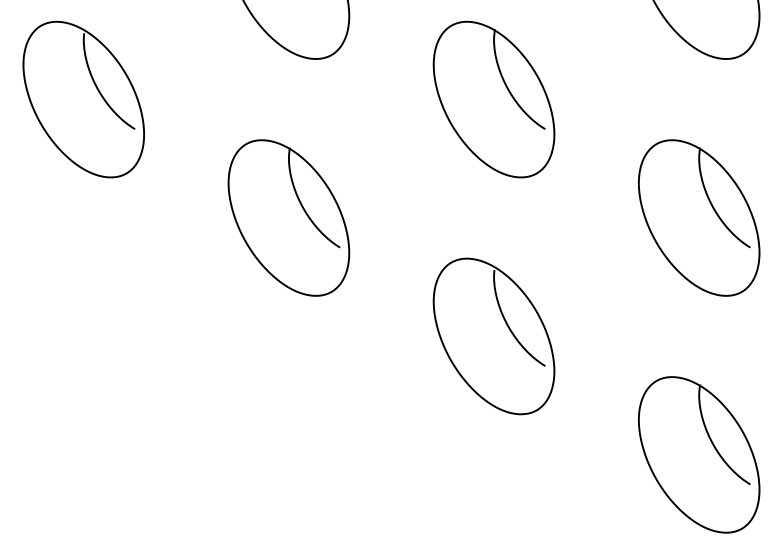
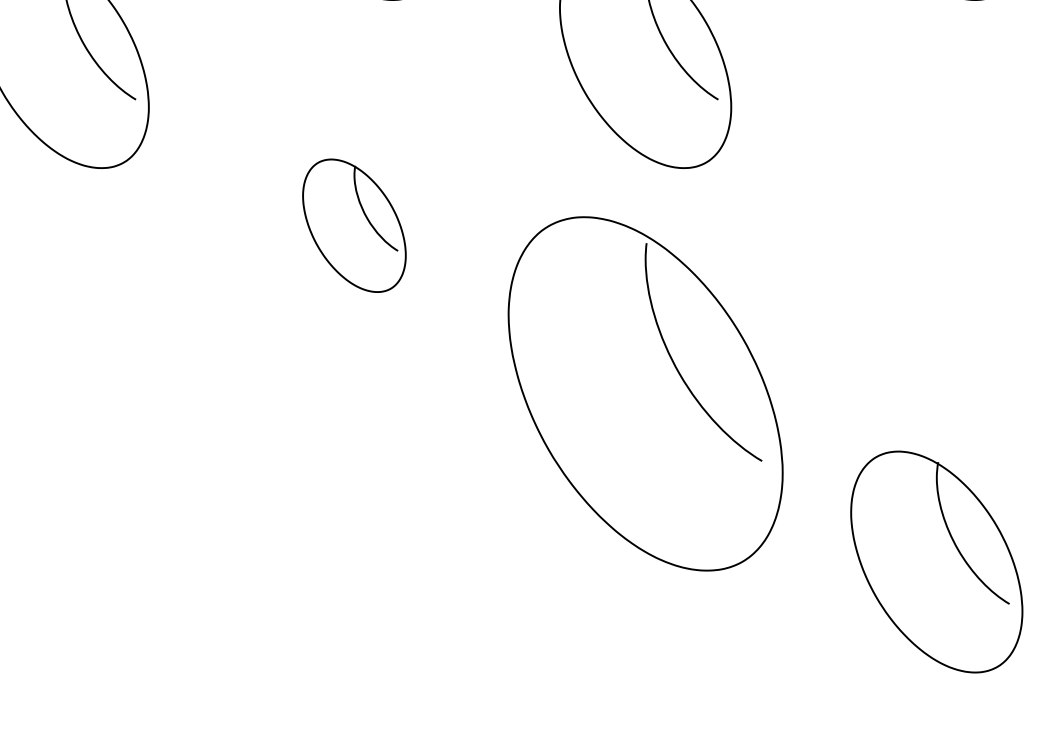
part: (288, 217) -> (353, 225), size x0.6
part: (699, 217) -> (937, 225), removed
part: (493, 336) -> (644, 393), size x1.6

